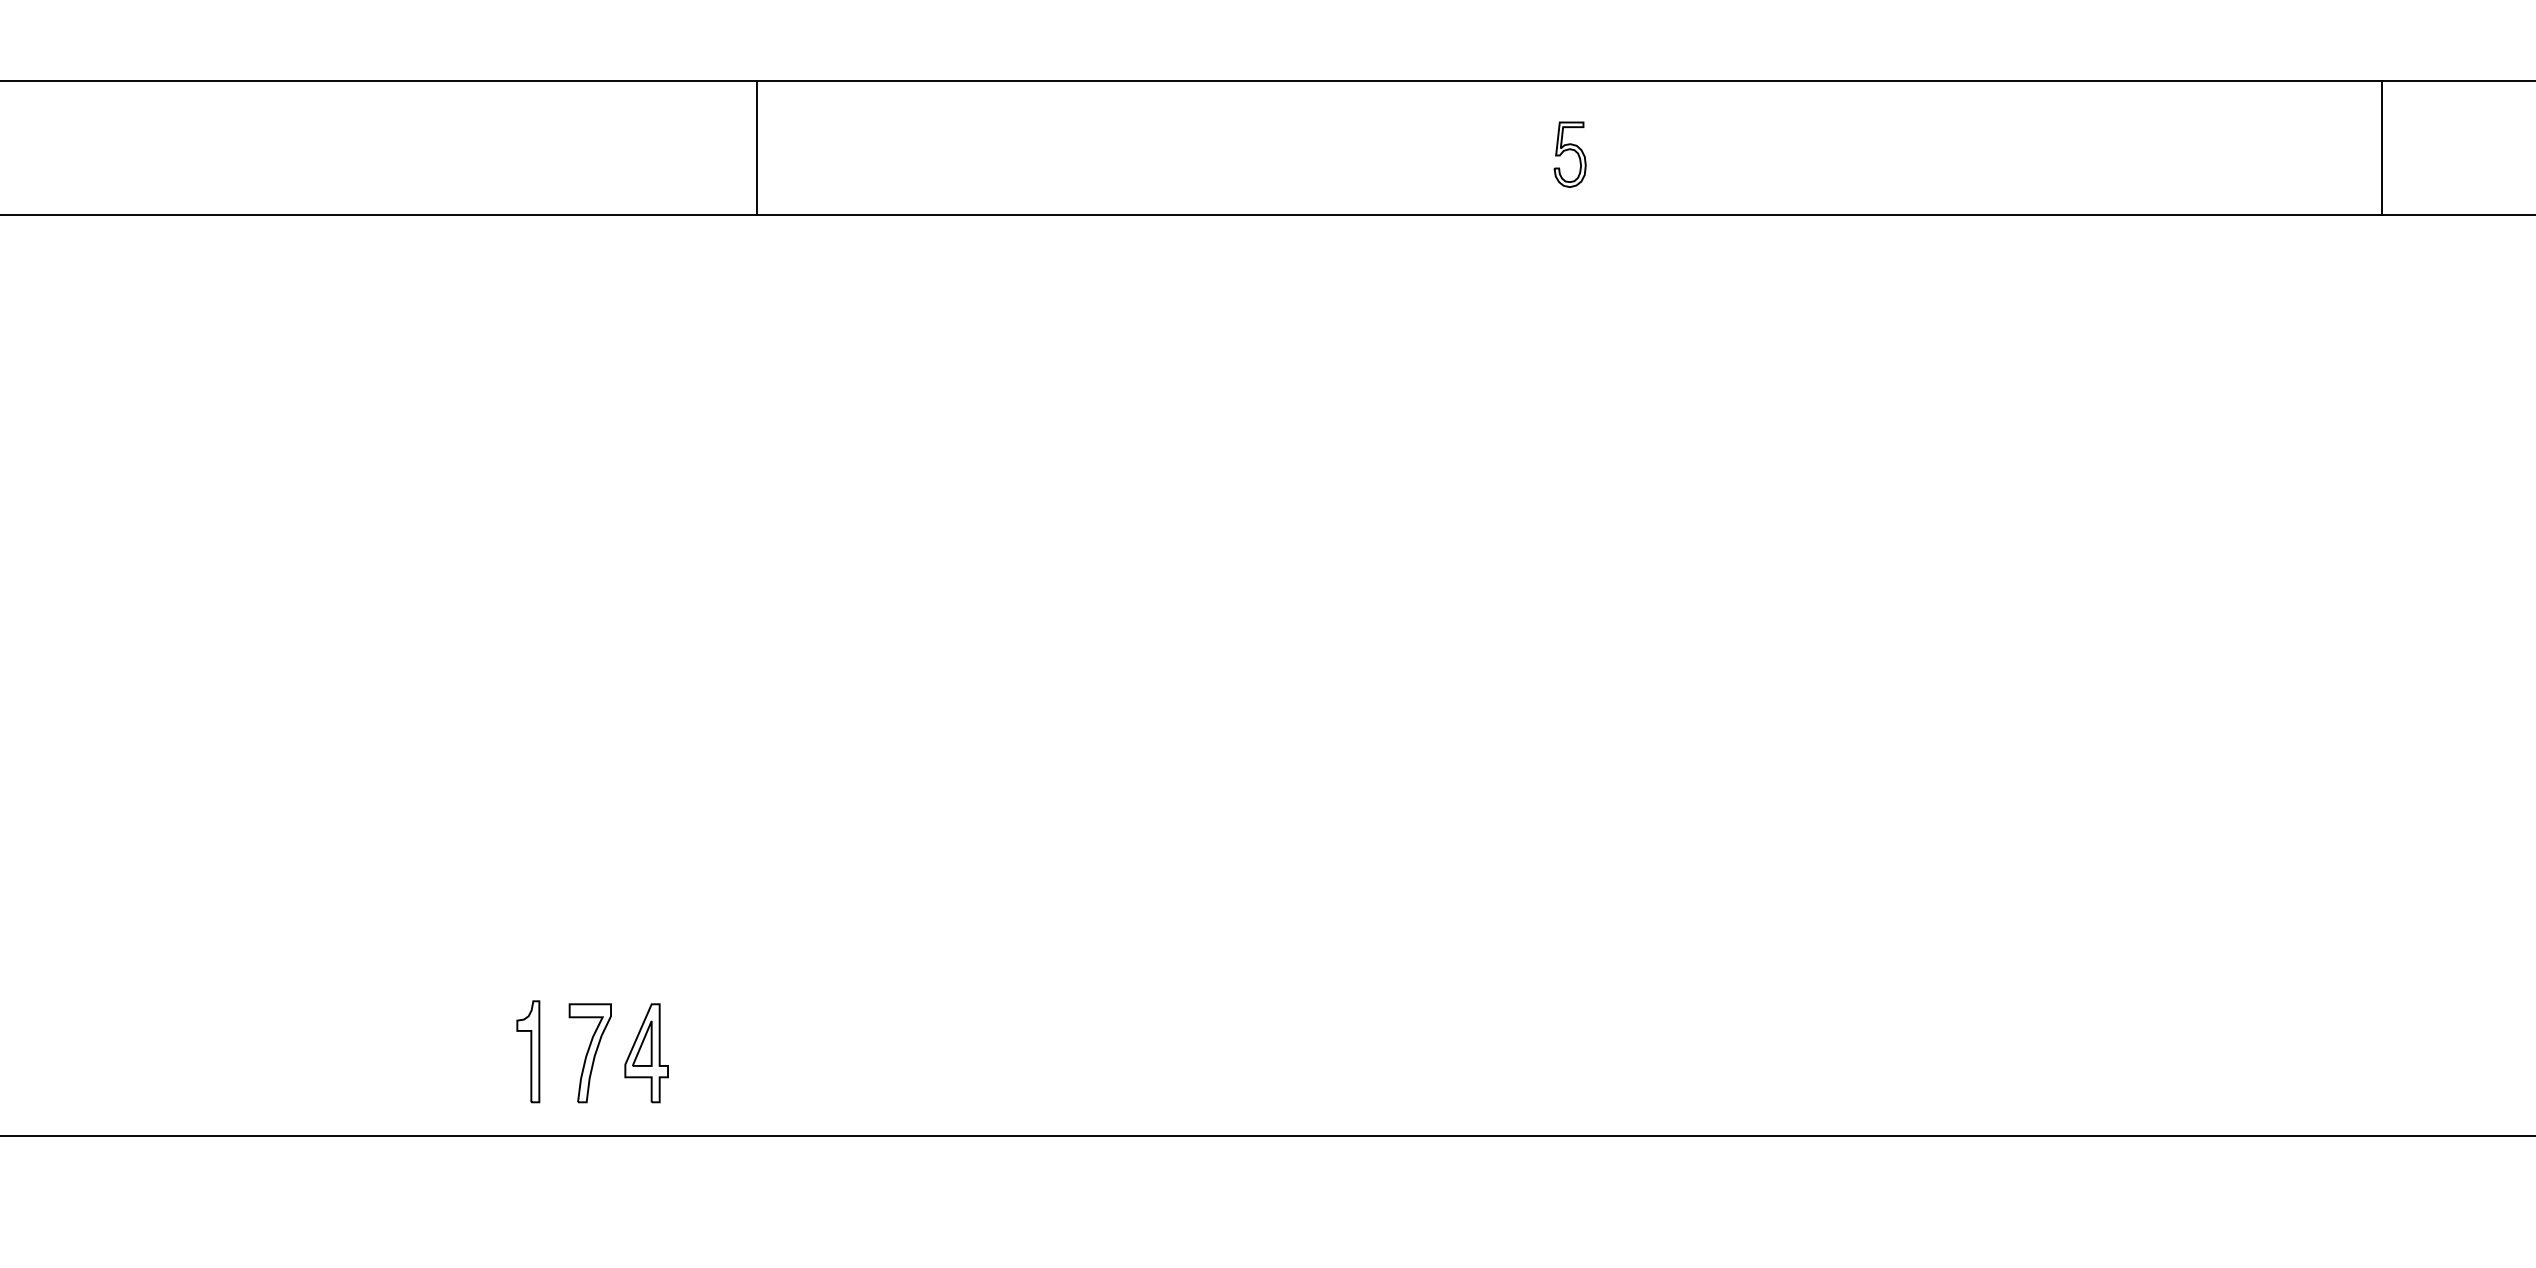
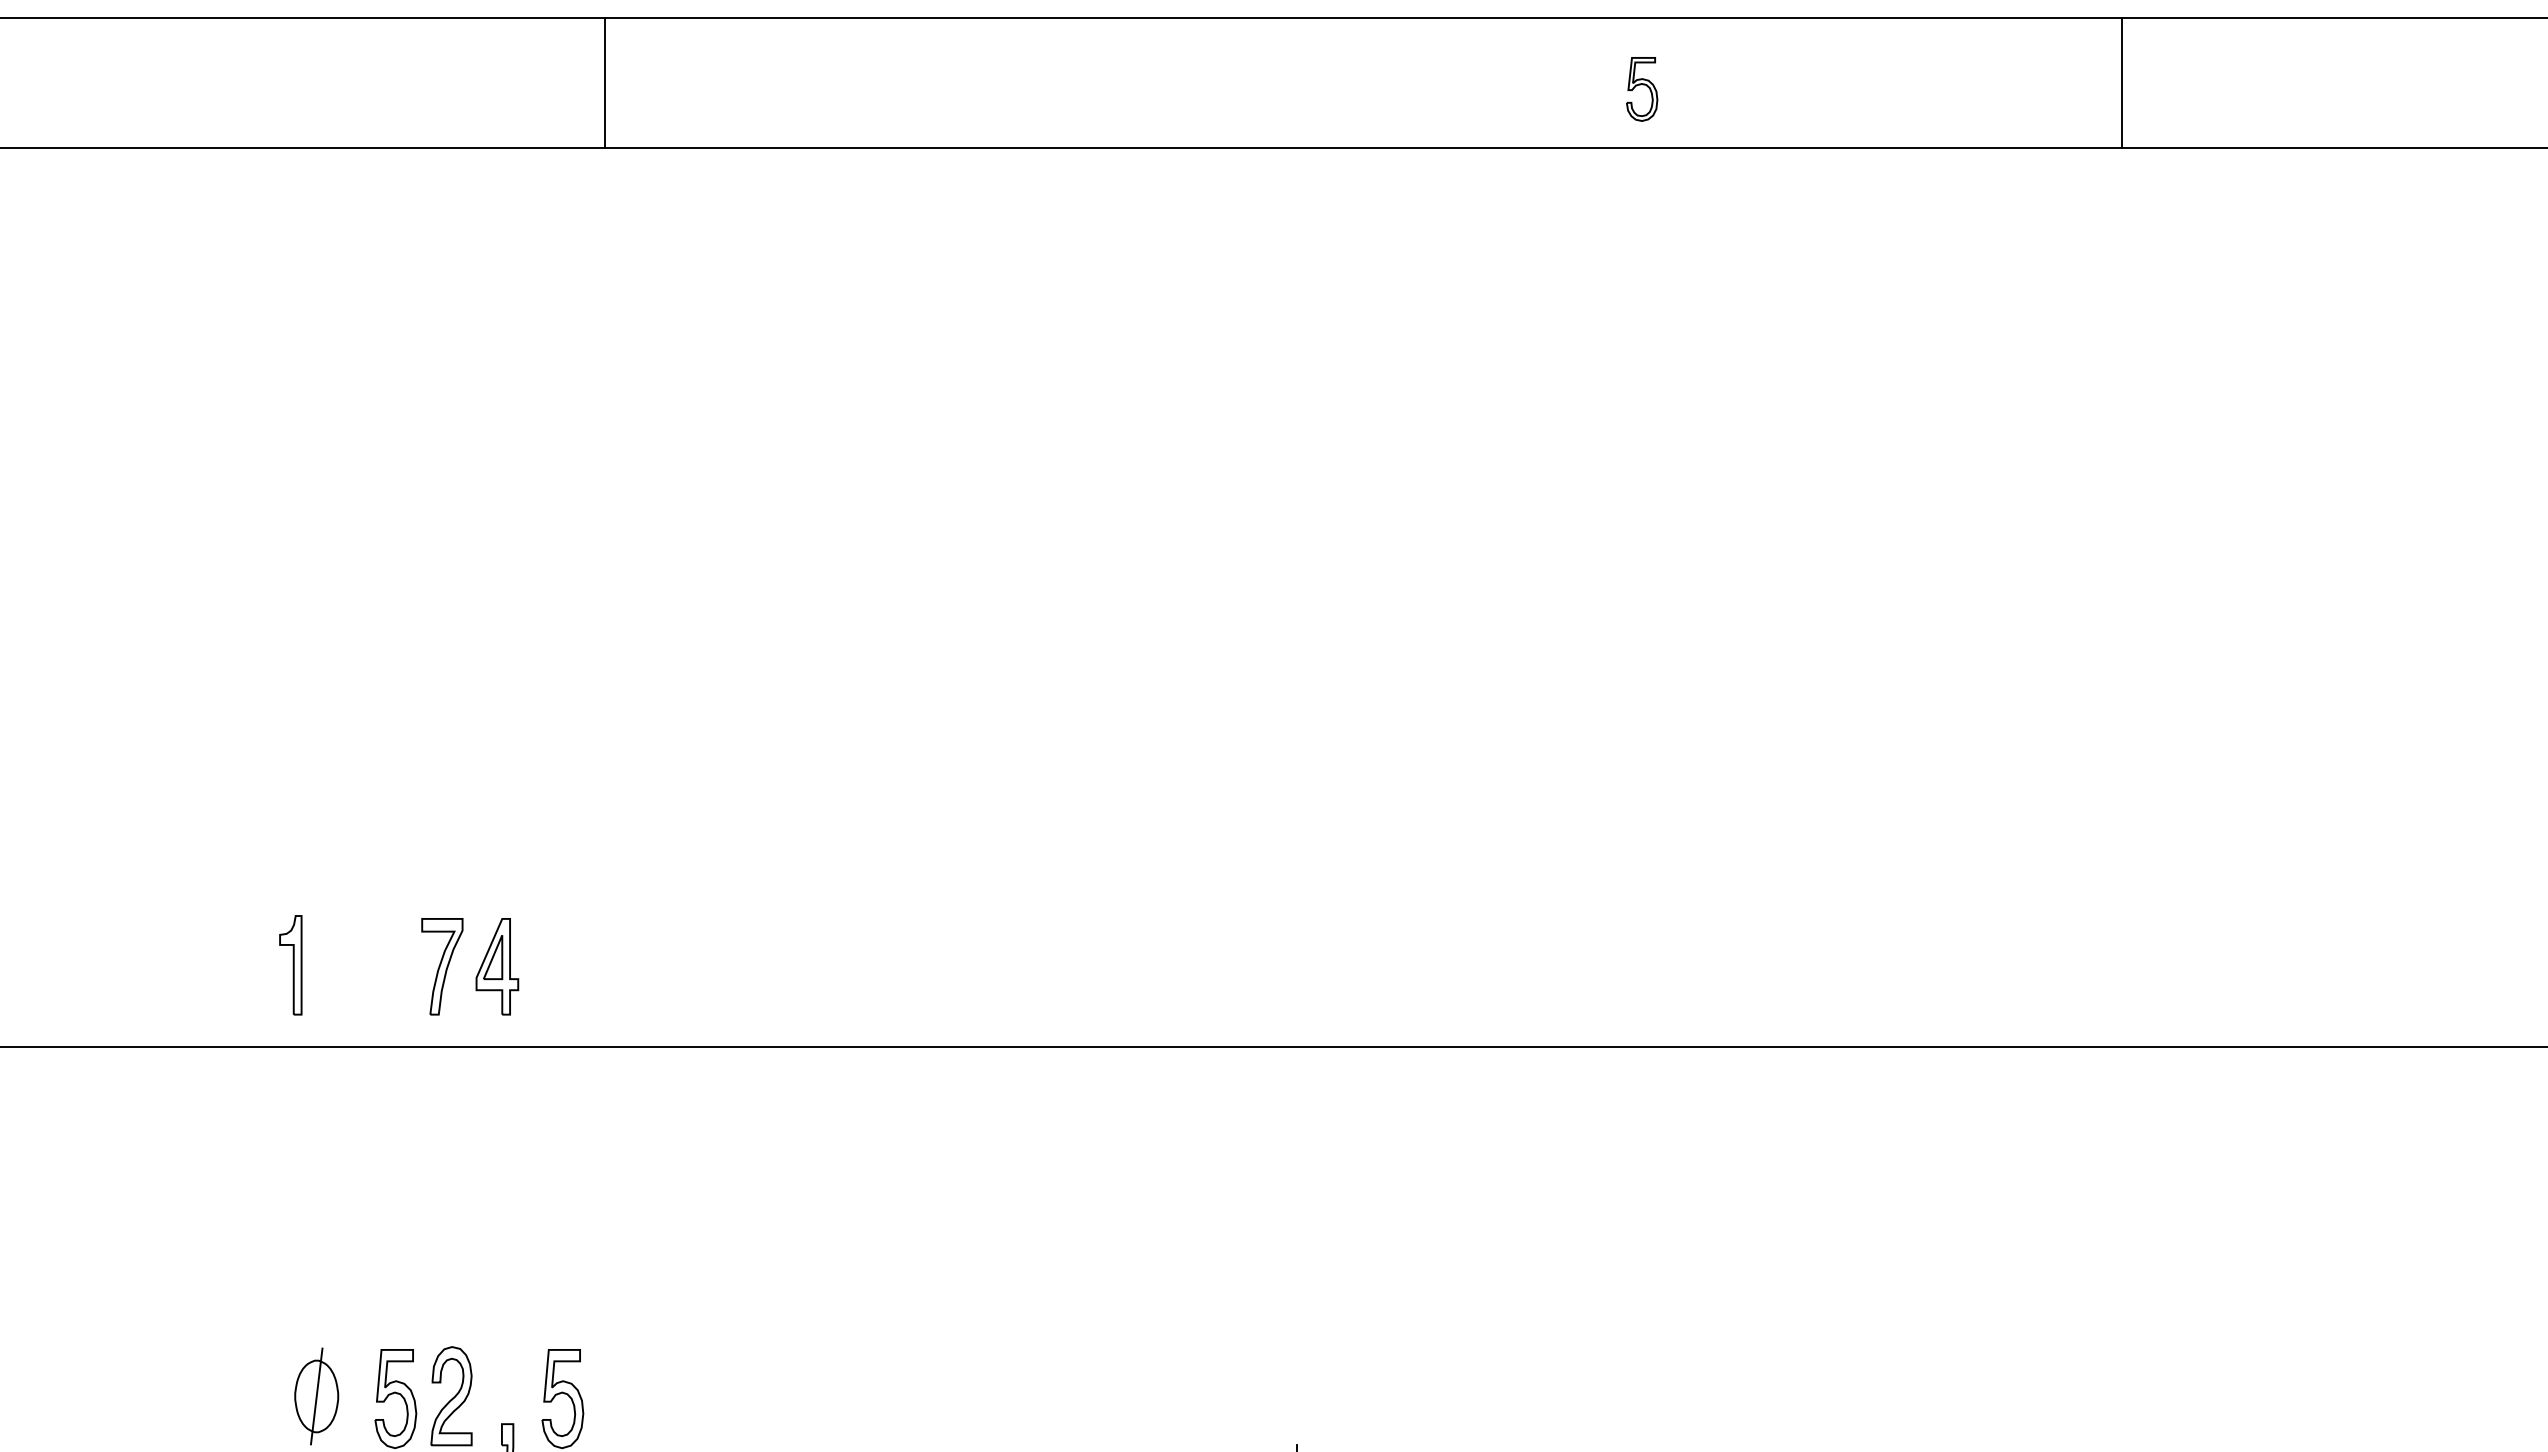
line: (2381, 147) -> (2121, 82), moved
part: (1570, 154) -> (1642, 89), moved
part: (527, 1051) -> (290, 965), moved

